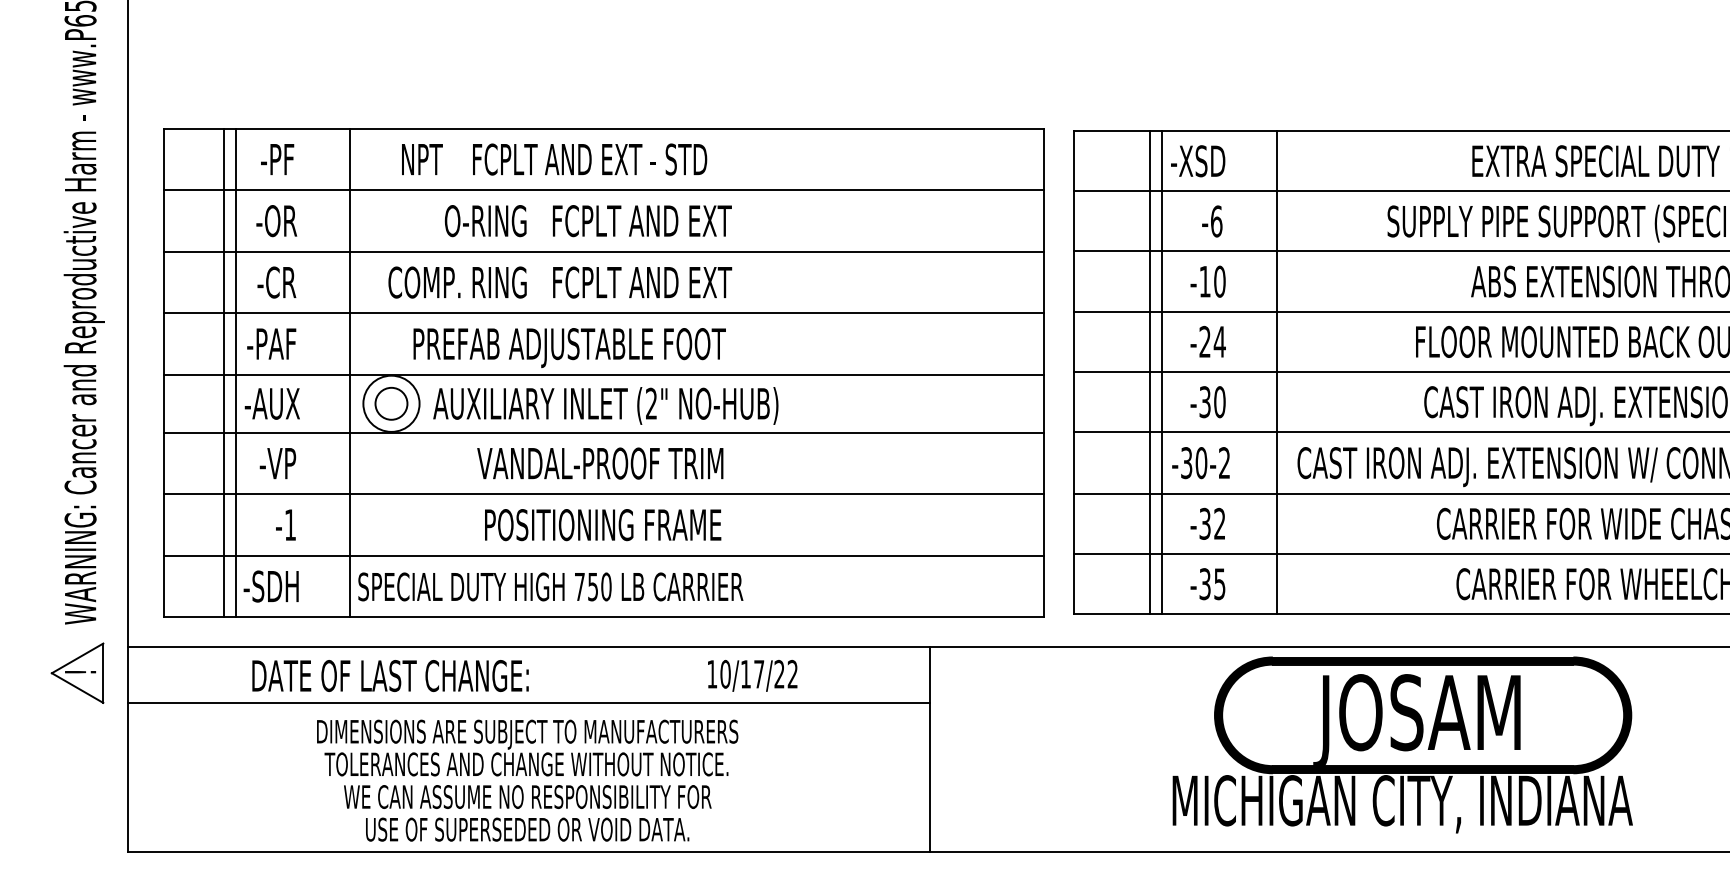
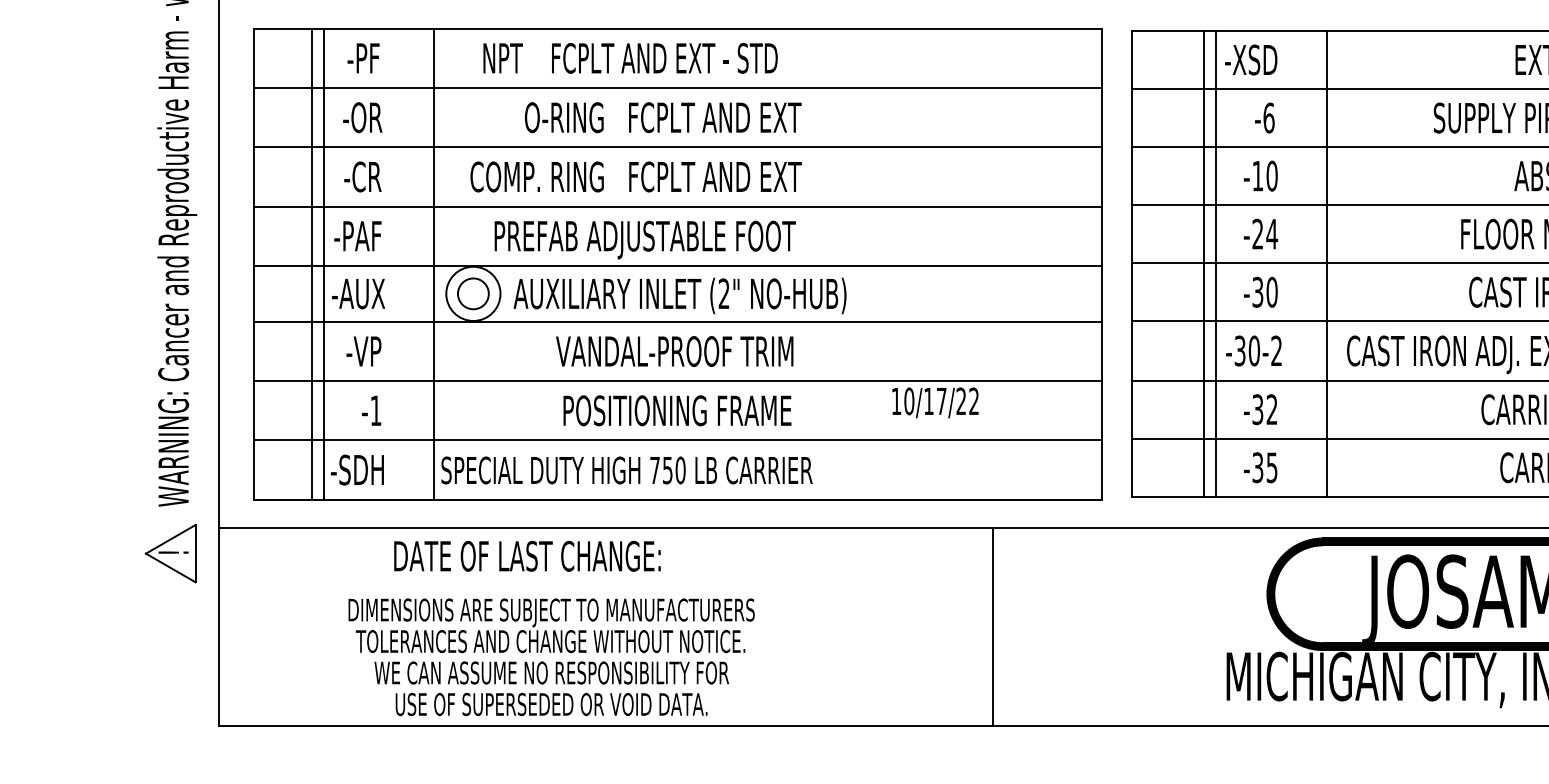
text: (752, 675) -> (935, 402), moved
text: (390, 676) -> (527, 556), moved
line: (528, 702) -> (605, 581), removed
text: (527, 780) -> (551, 657), moved

